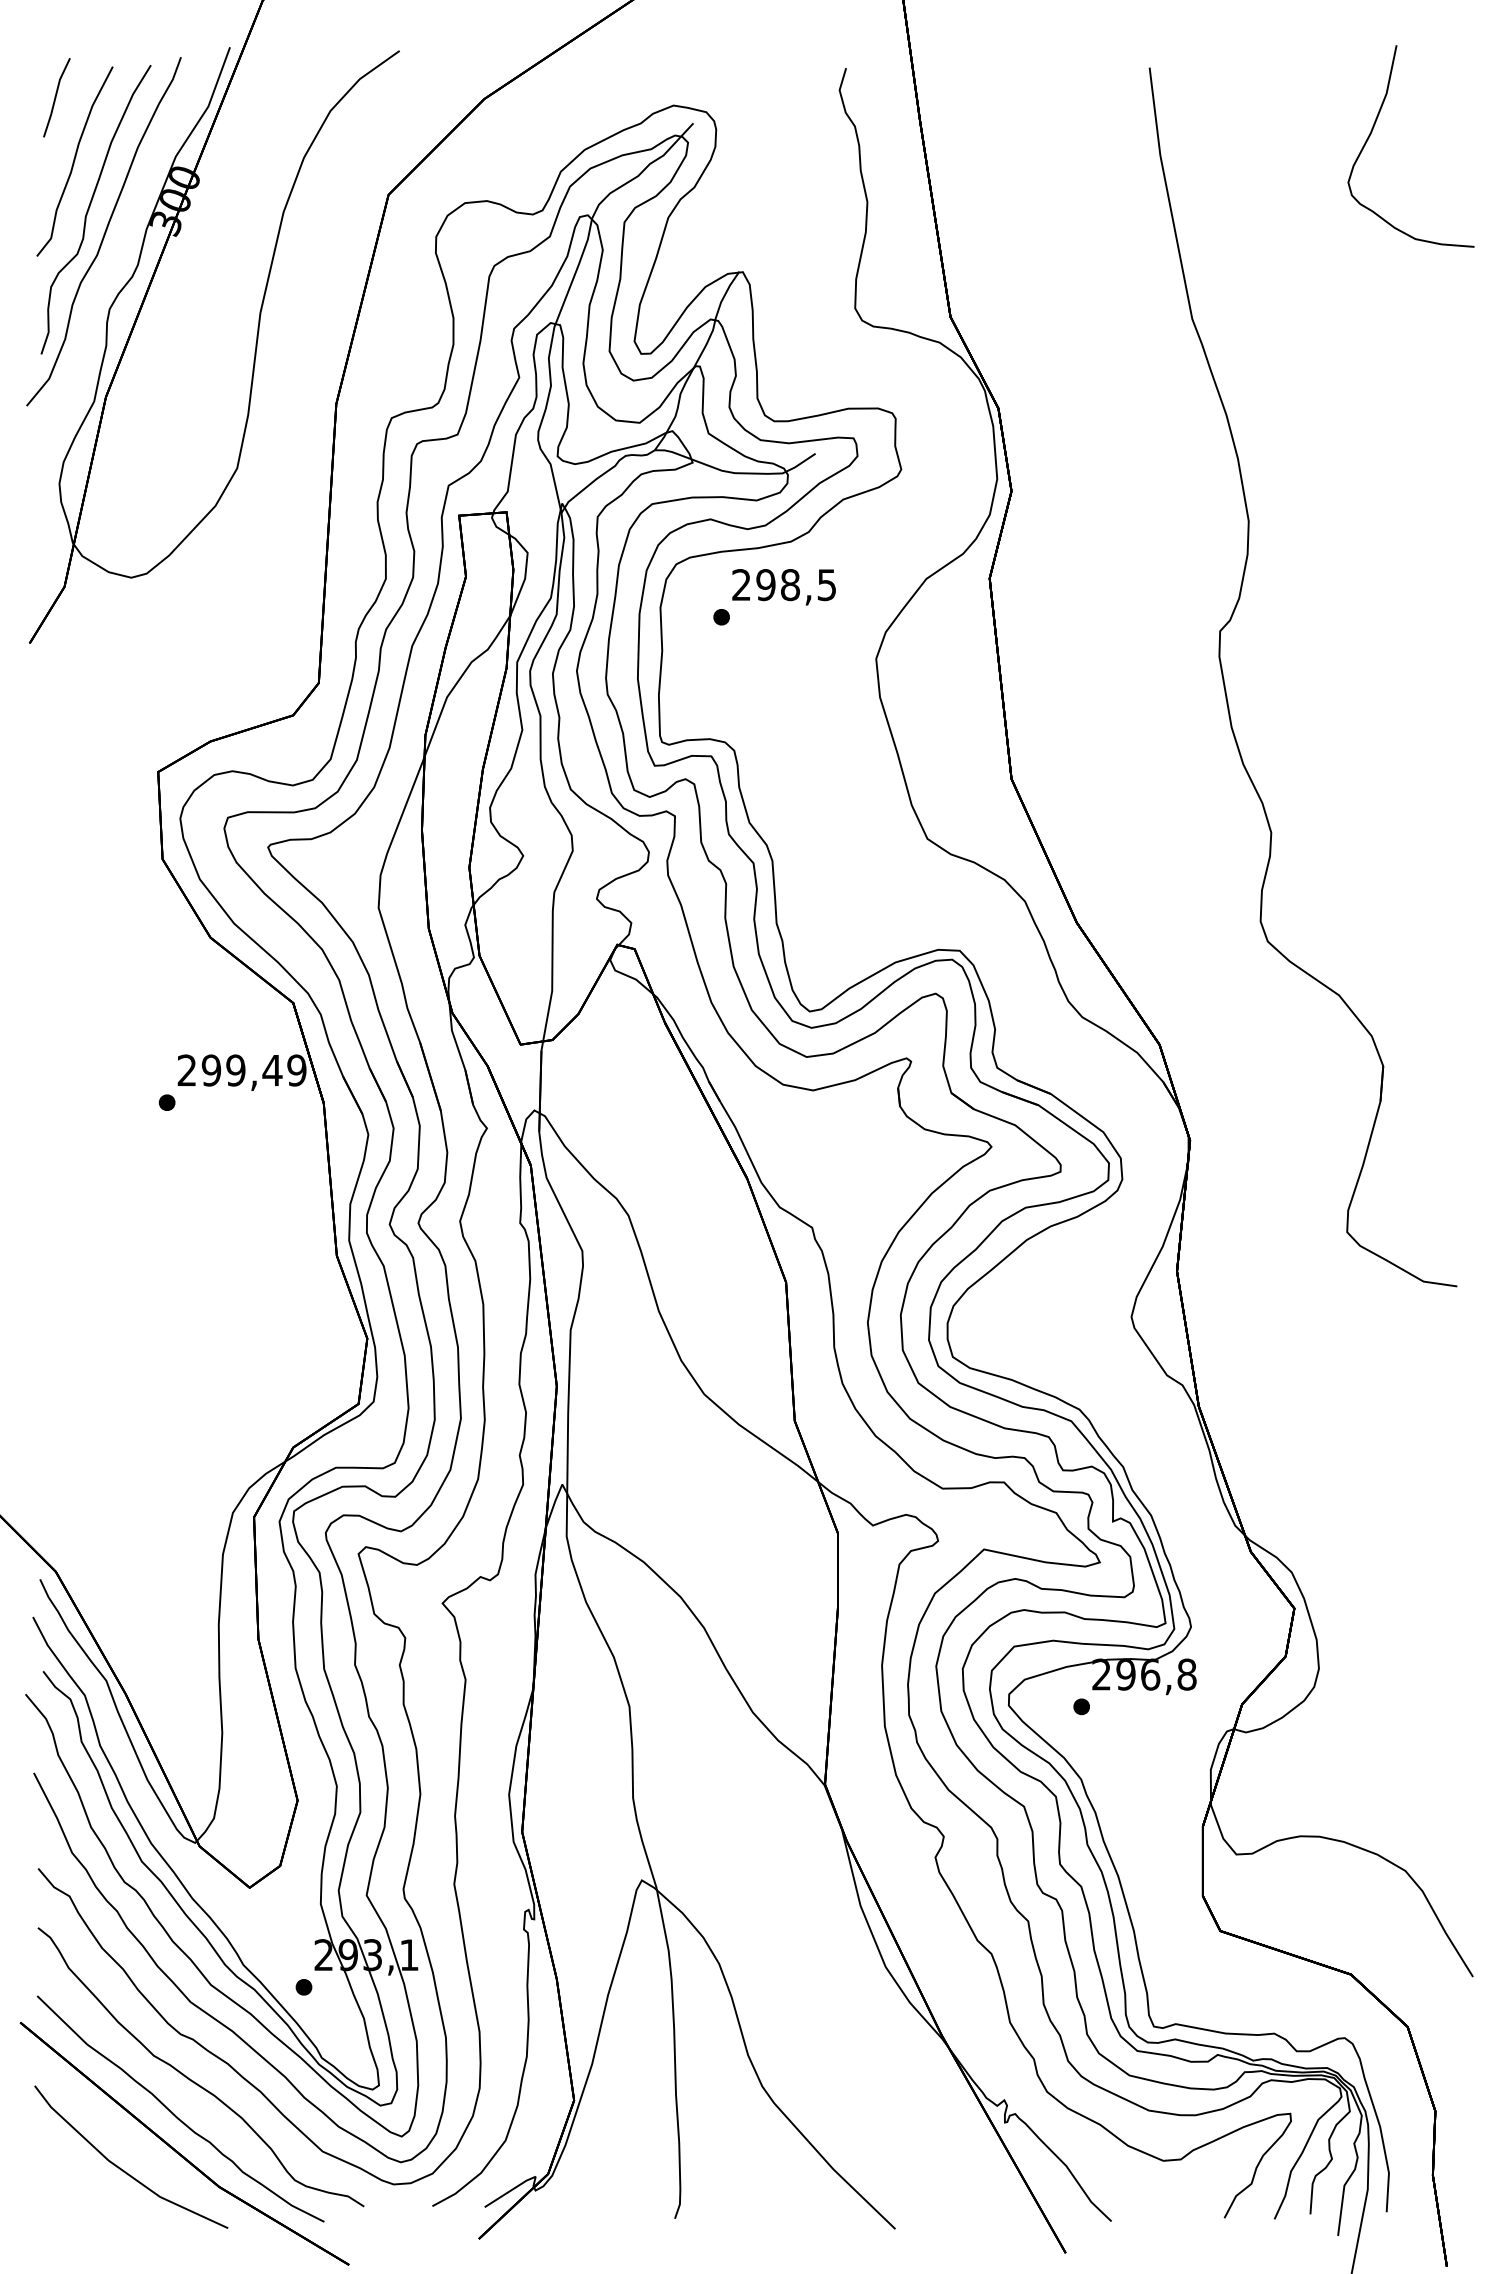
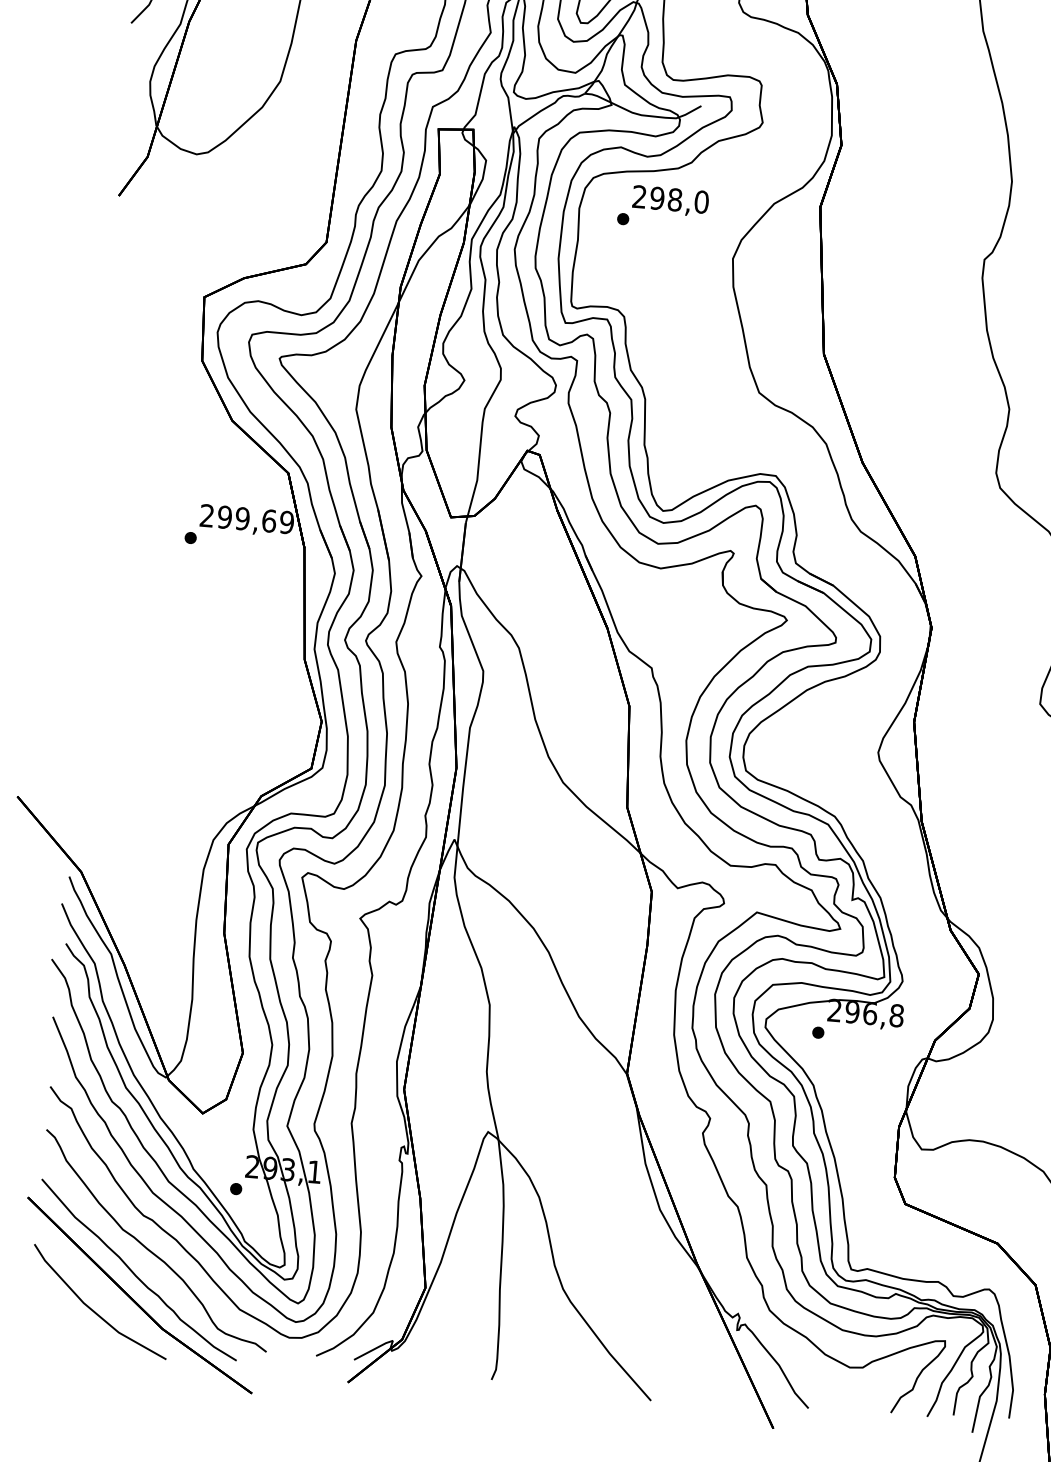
text: (826, 585) -> (701, 202), 298,5 -> 298,0
text: (272, 1070) -> (269, 521), 299,49 -> 299,69

